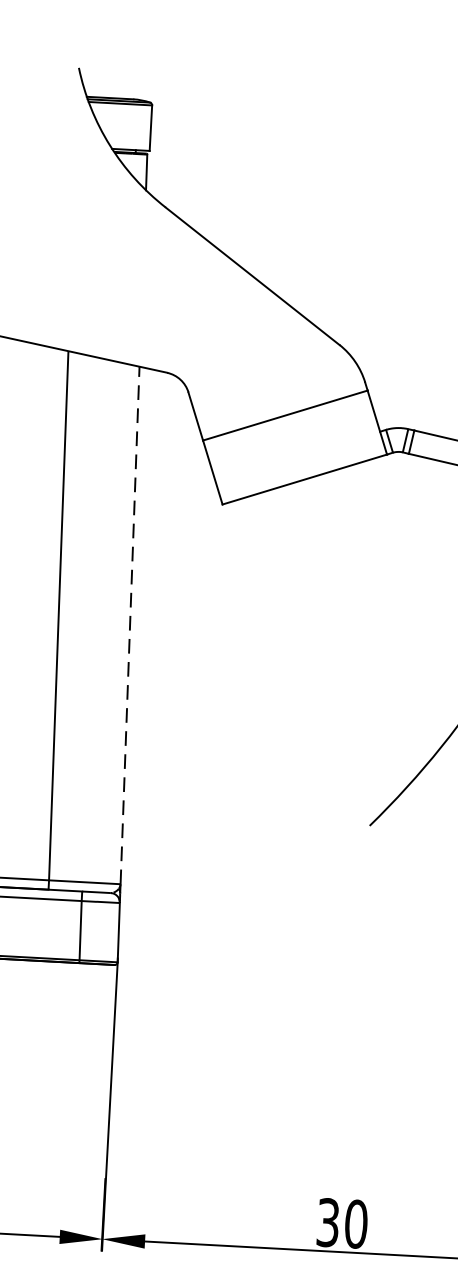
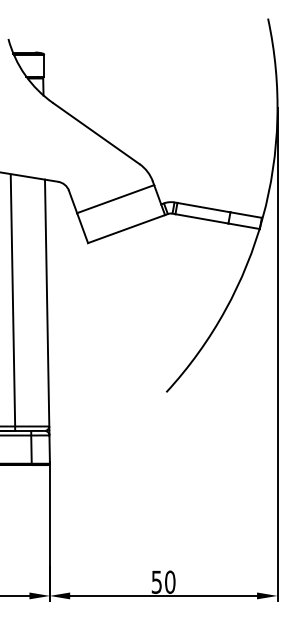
line: (130, 624) -> (47, 302), dashed -> solid
text: (327, 1221) -> (156, 581), 30 -> 50

